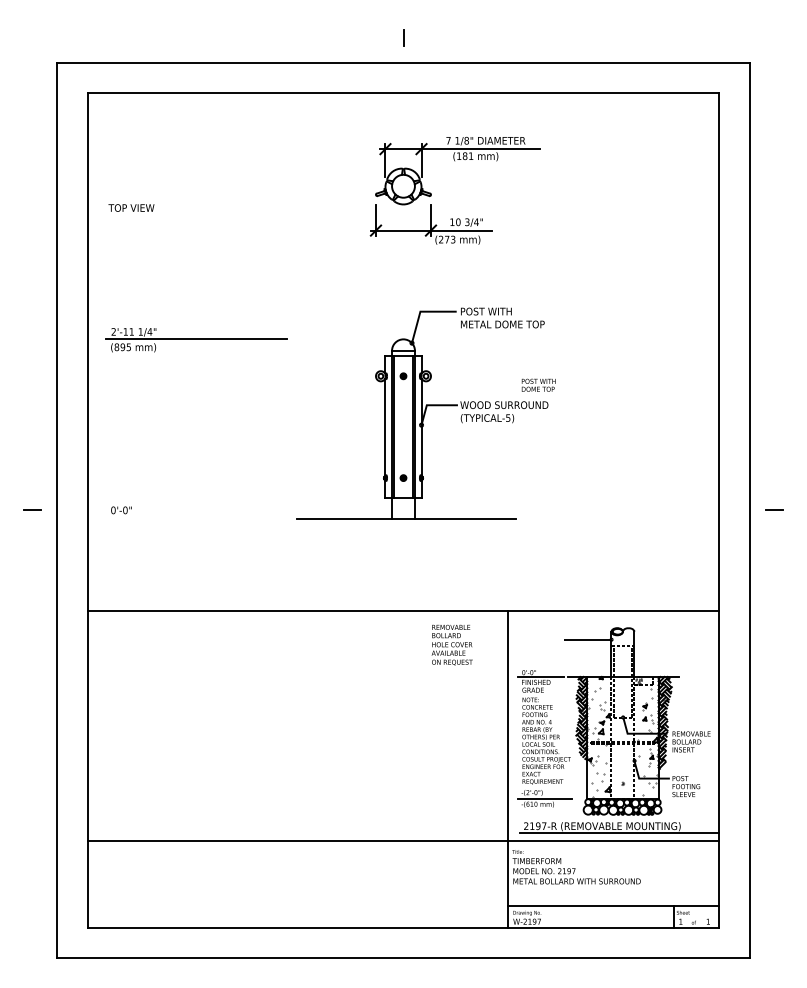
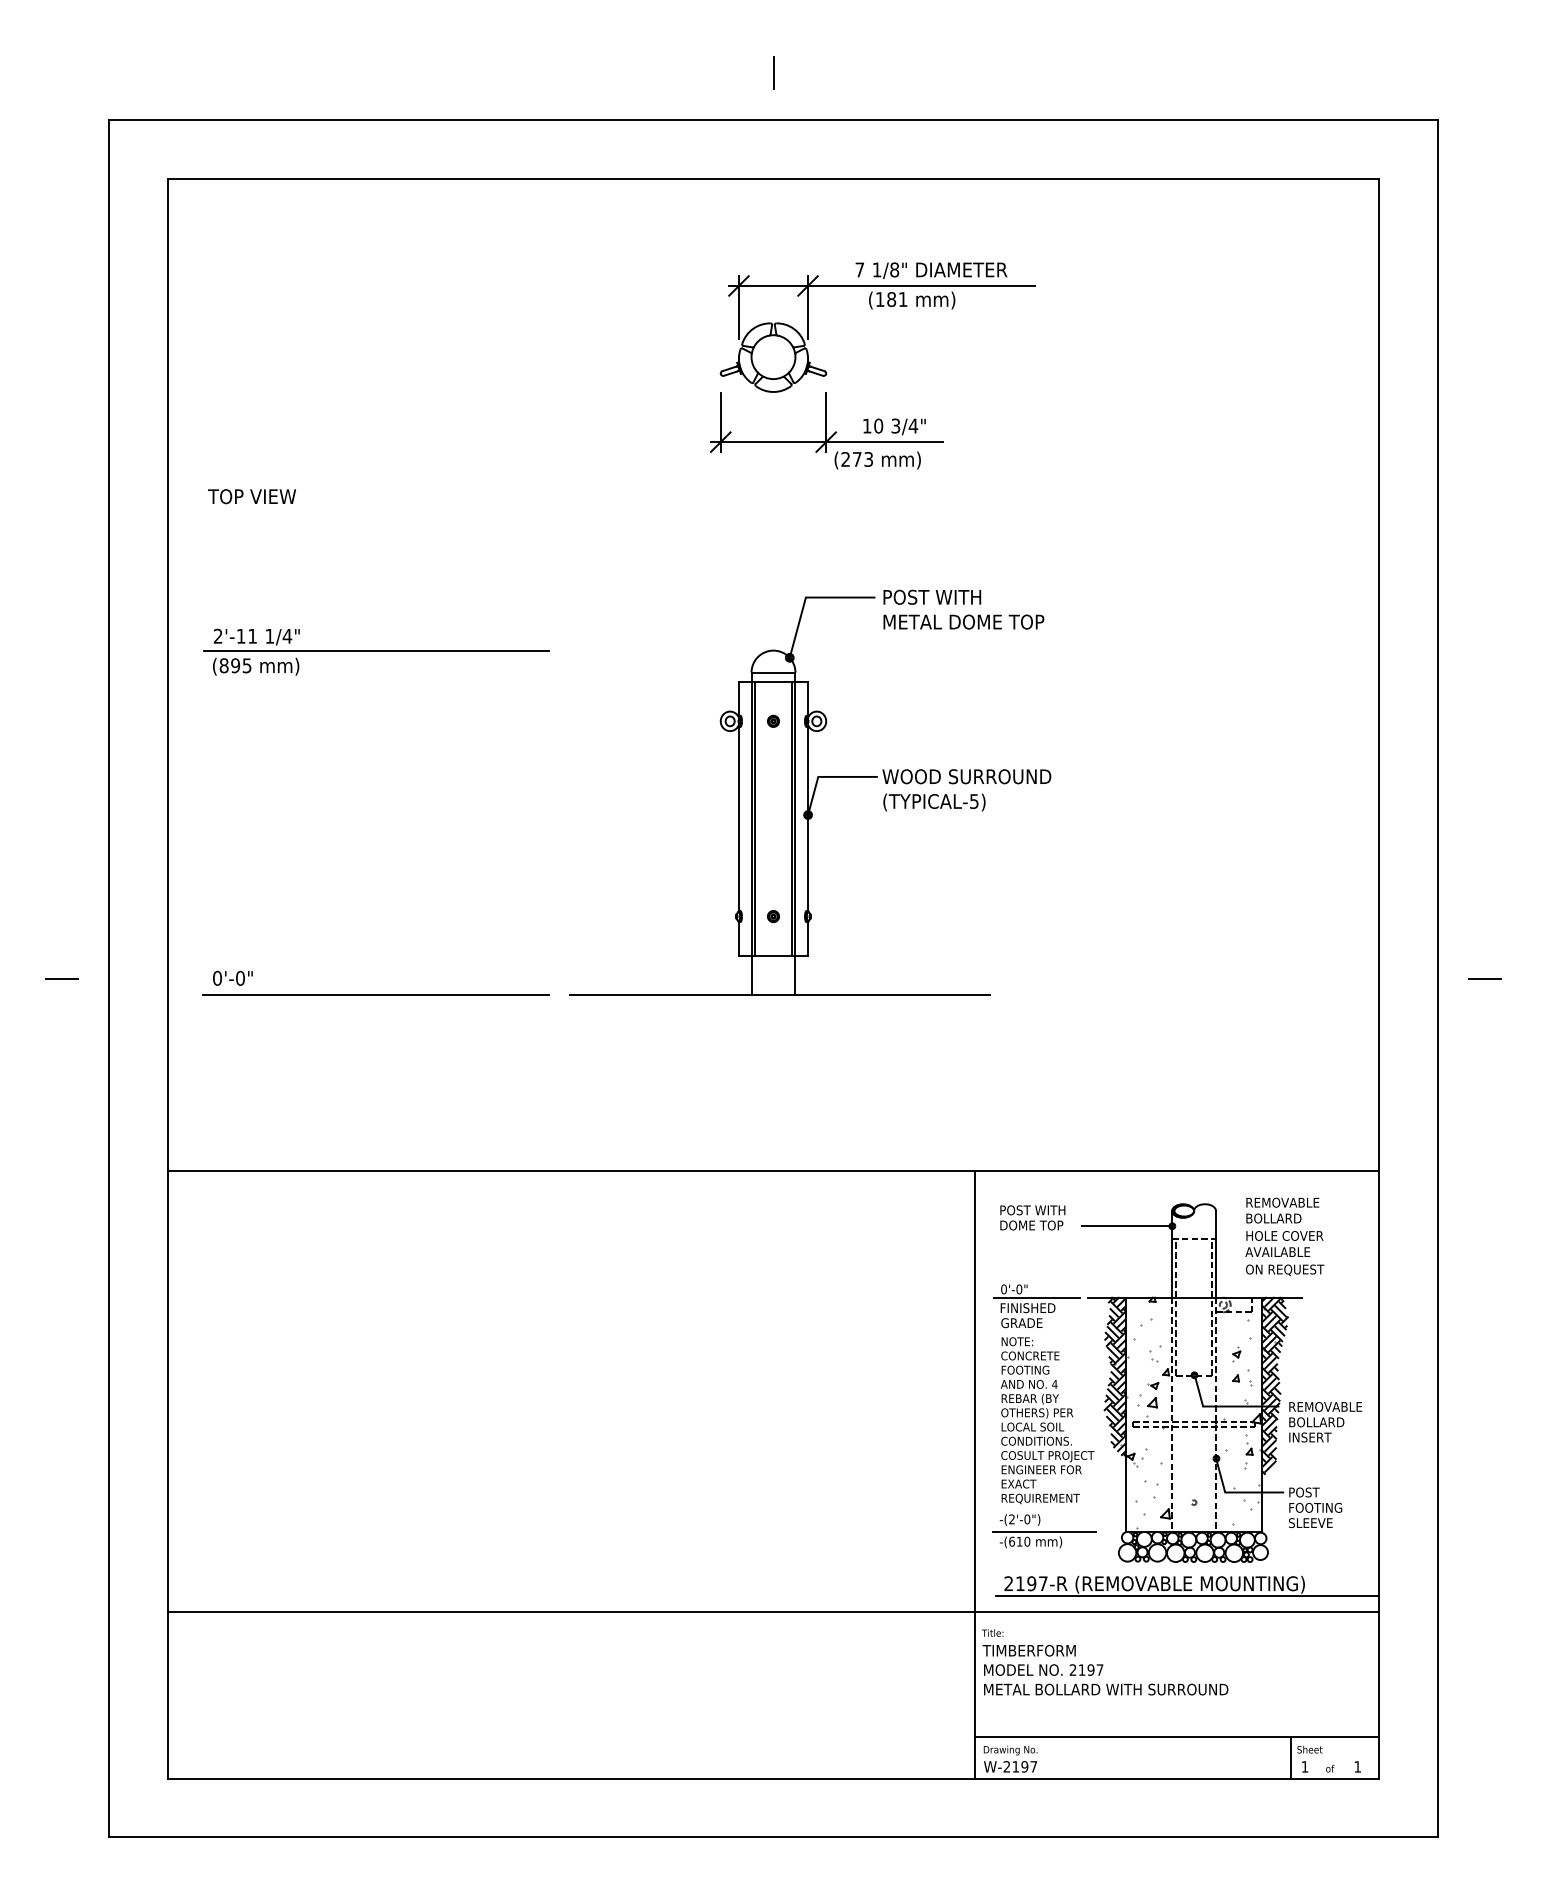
text: (131, 207) -> (252, 495), moved
text: (538, 384) -> (1032, 1216), moved
line: (195, 518) -> (374, 993), added
text: (451, 644) -> (1283, 1235), moved

